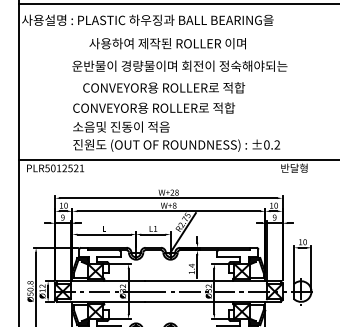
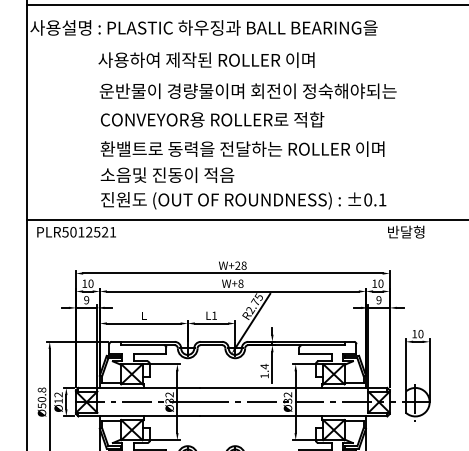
text: (167, 43) -> (206, 59), moved
text: (164, 87) -> (213, 119), moved
text: (175, 107) -> (242, 148), CONVEYOR용 ROLLER로 적합 -> 환밸트로 동력을 전달하는 ROLLER 이며
text: (277, 144) -> (382, 199), ±0.2 -> ±0.1

